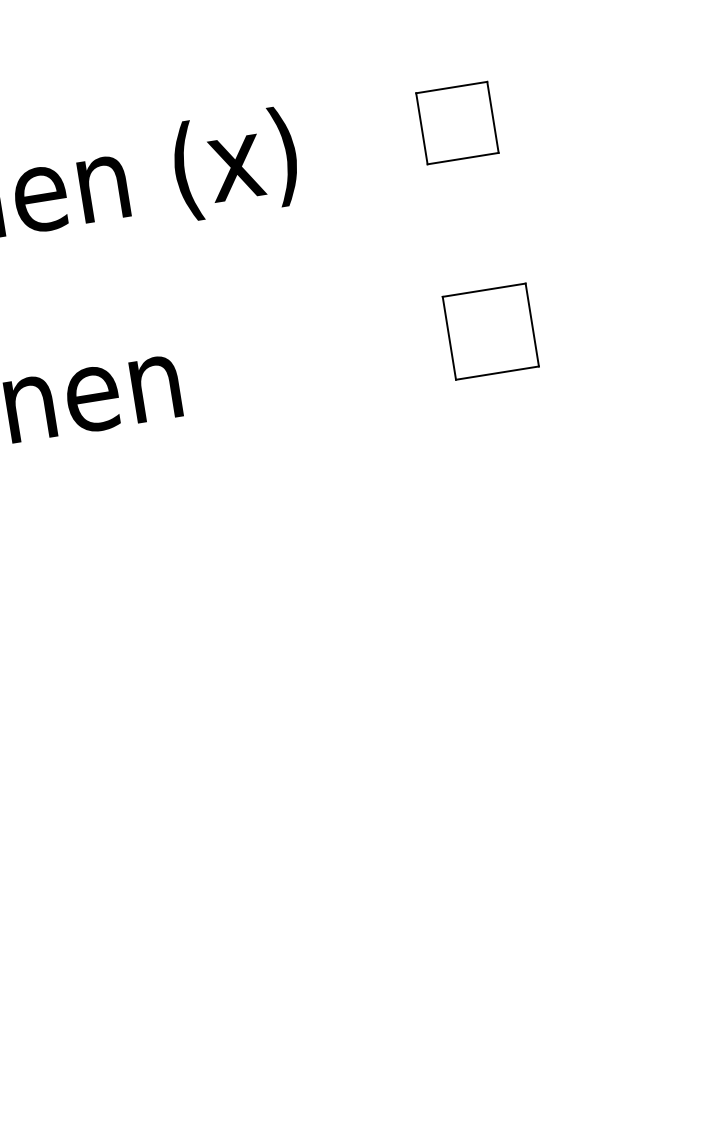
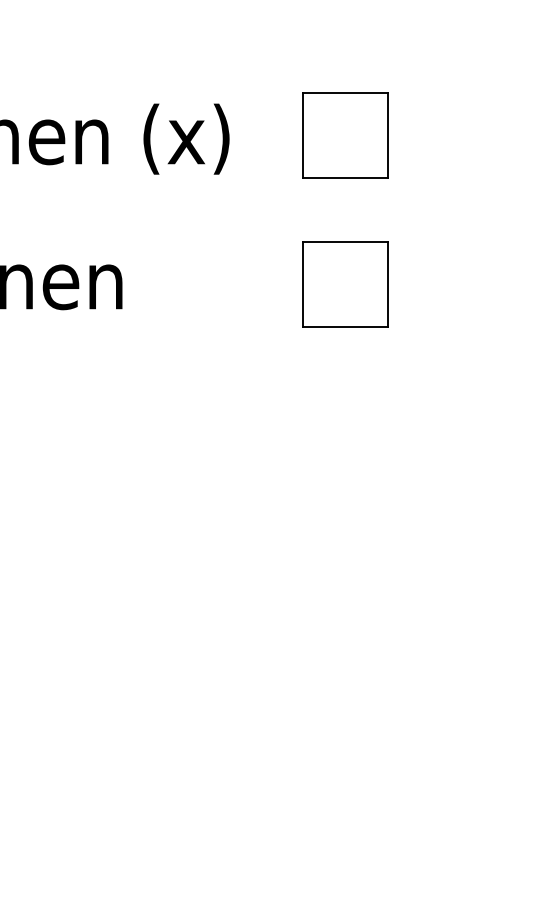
part: (457, 122) -> (345, 135), size x1.67
part: (490, 331) -> (345, 284), size x1.43

